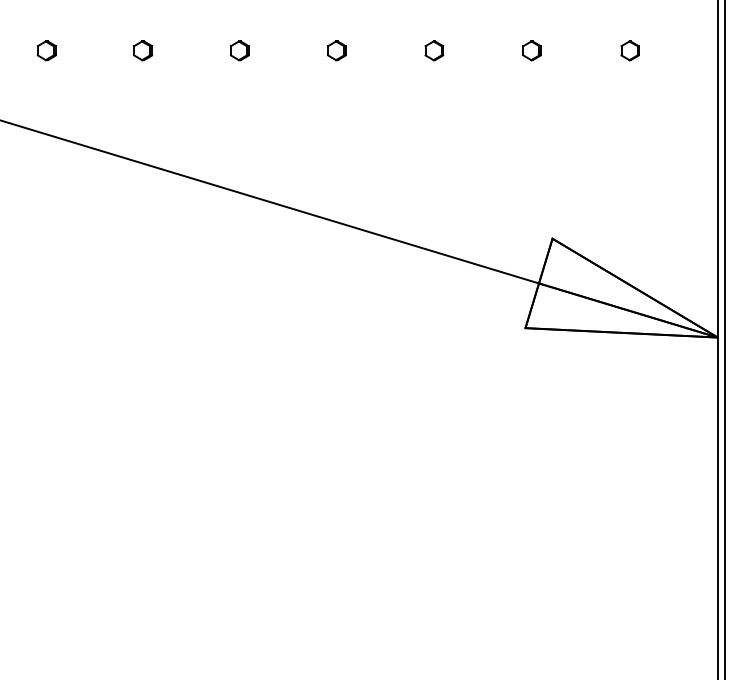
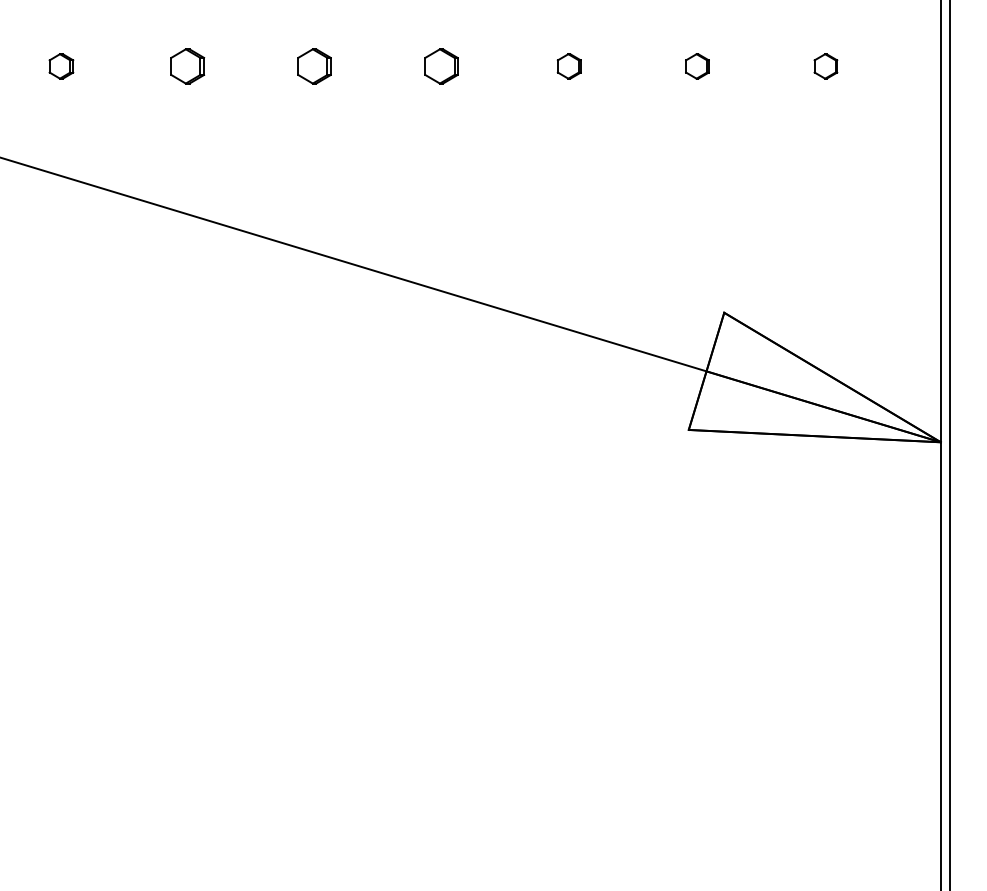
part: (143, 50) -> (187, 66), size x1.4
part: (239, 50) -> (313, 66), size x1.4
part: (336, 50) -> (441, 66), size x1.4

